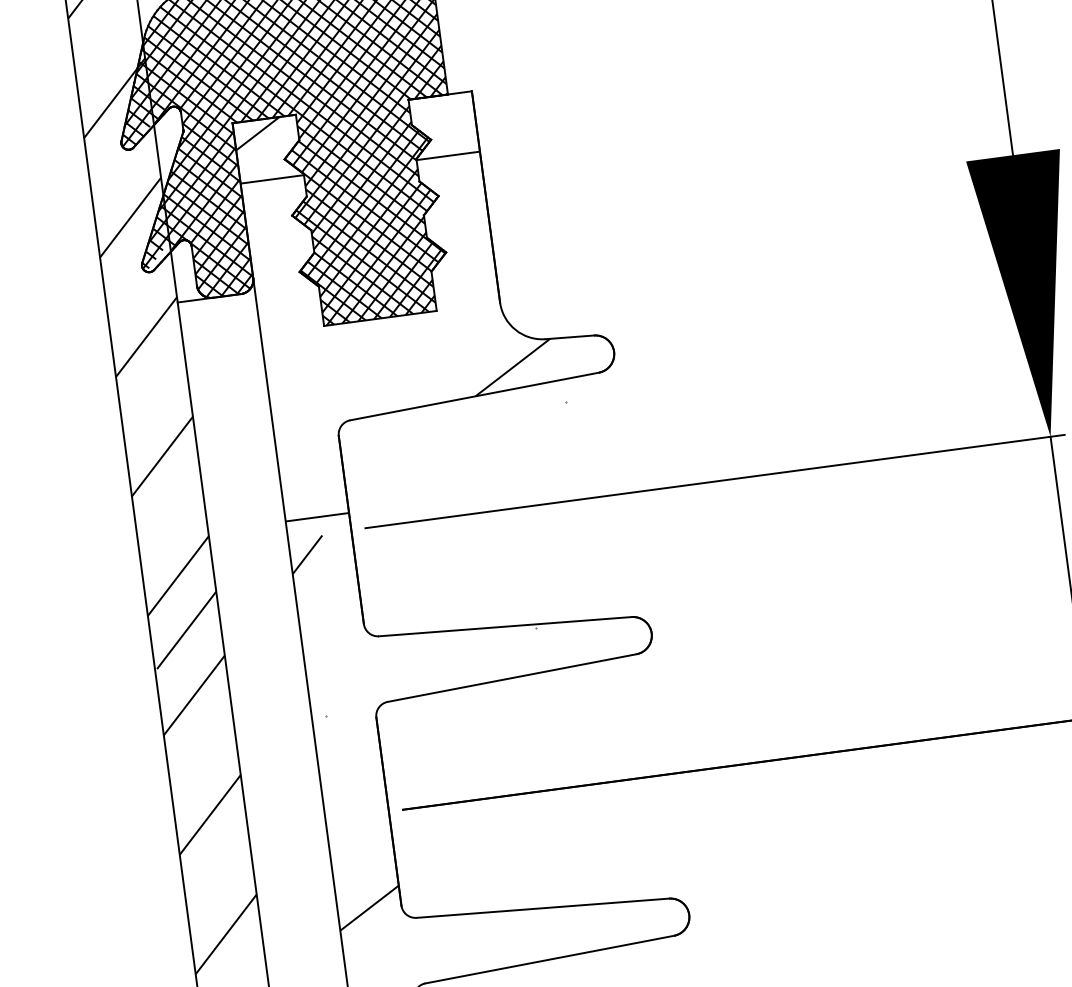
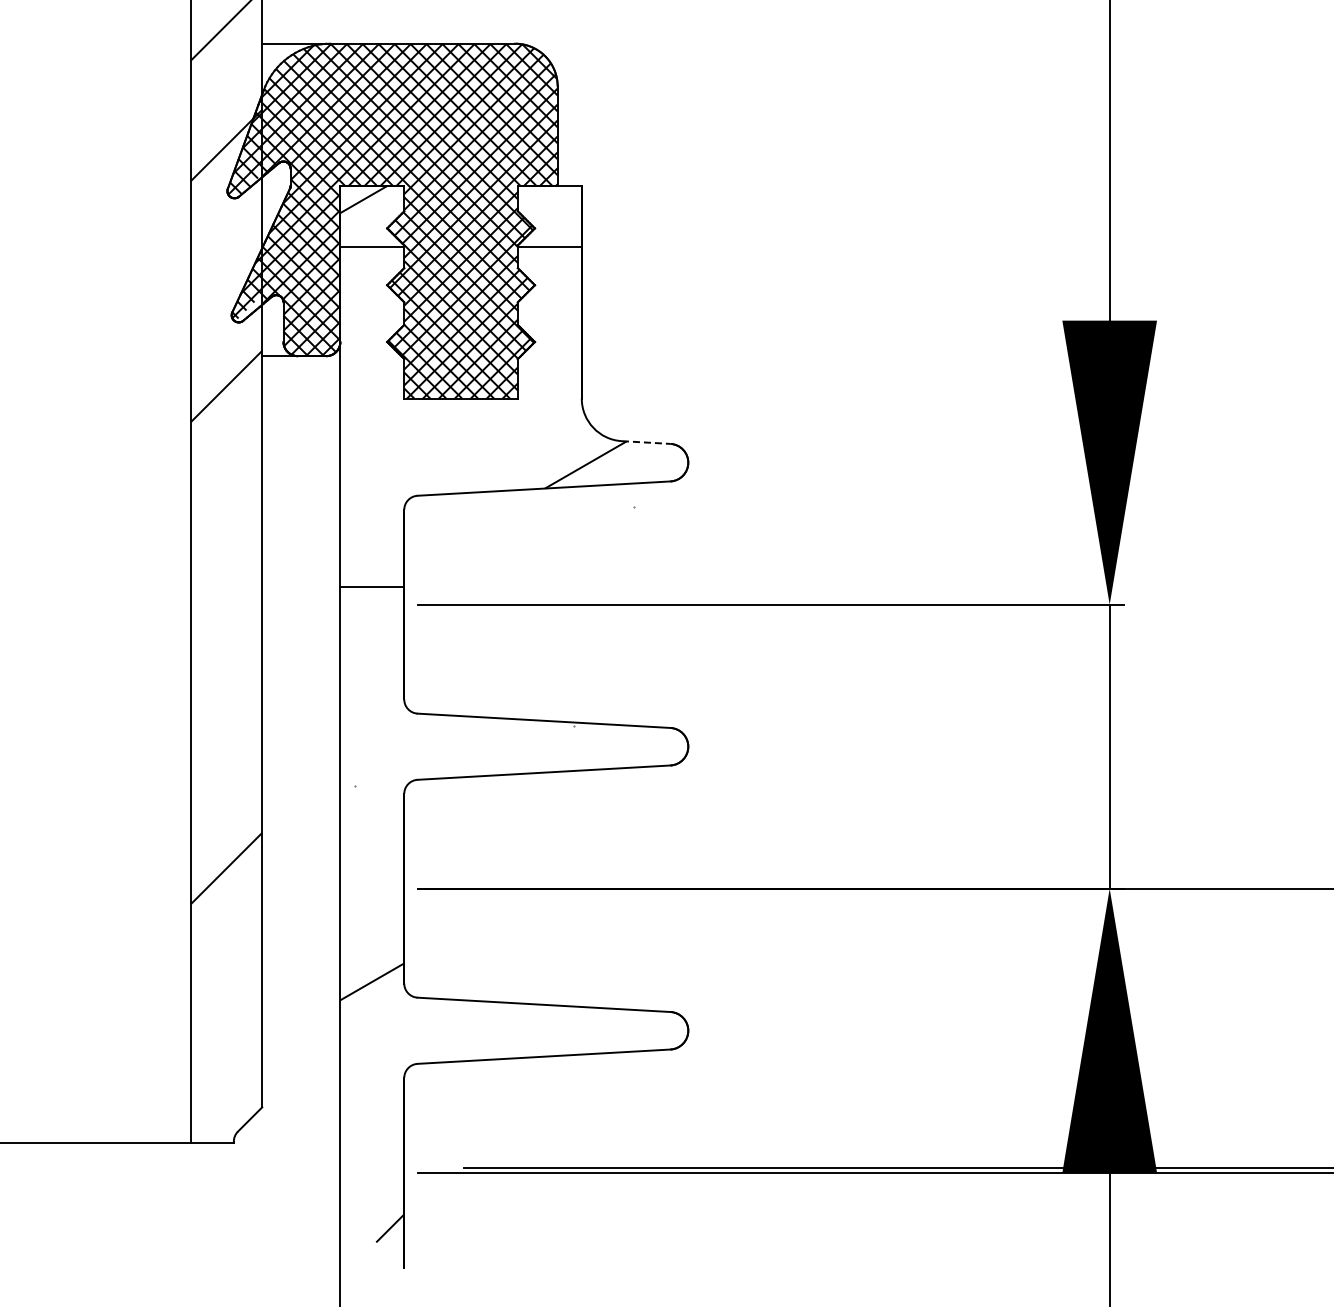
line: (130, 217) -> (226, 265), removed
line: (570, 337) -> (646, 442), solid -> dashed
line: (162, 456) -> (226, 506), removed
line: (307, 554) -> (357, 623), removed
line: (178, 575) -> (226, 626), removed
line: (186, 629) -> (227, 681), removed
line: (194, 695) -> (226, 747), removed
line: (225, 934) -> (226, 988), removed

